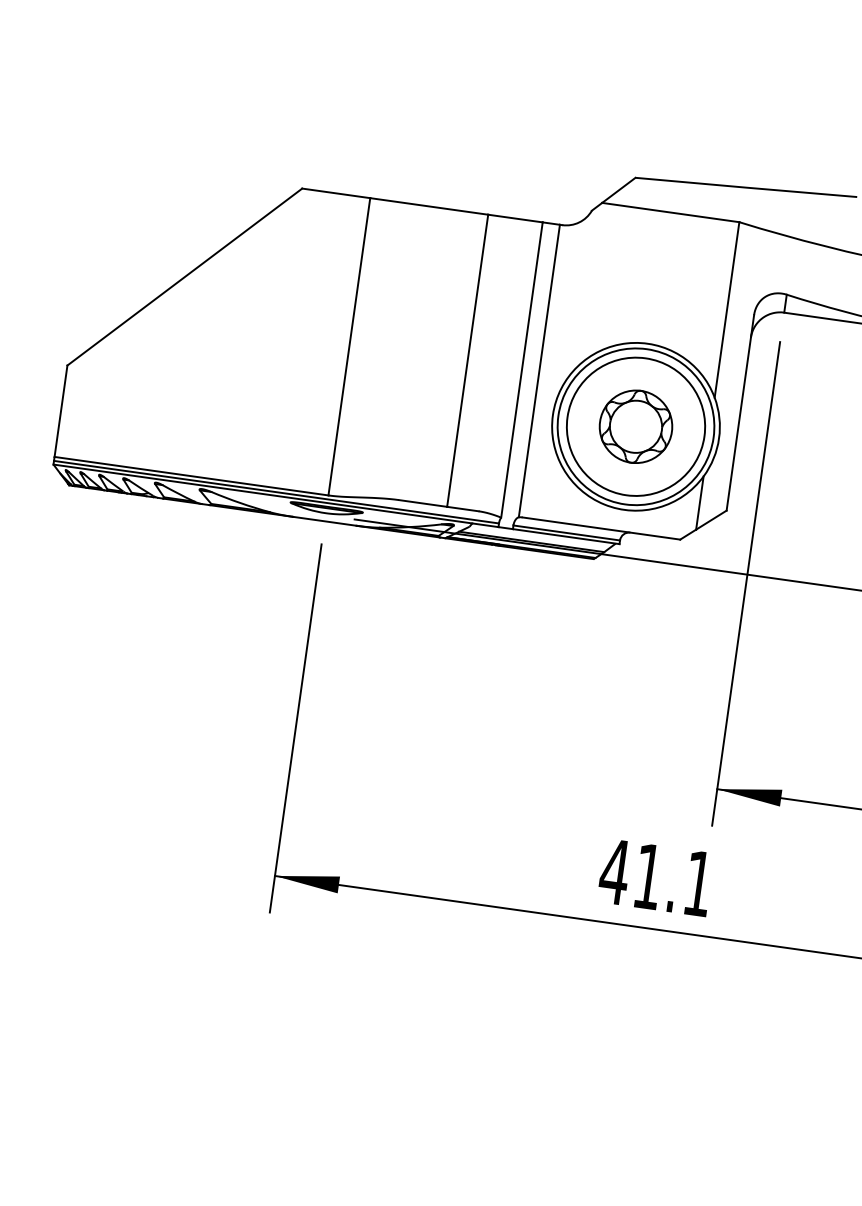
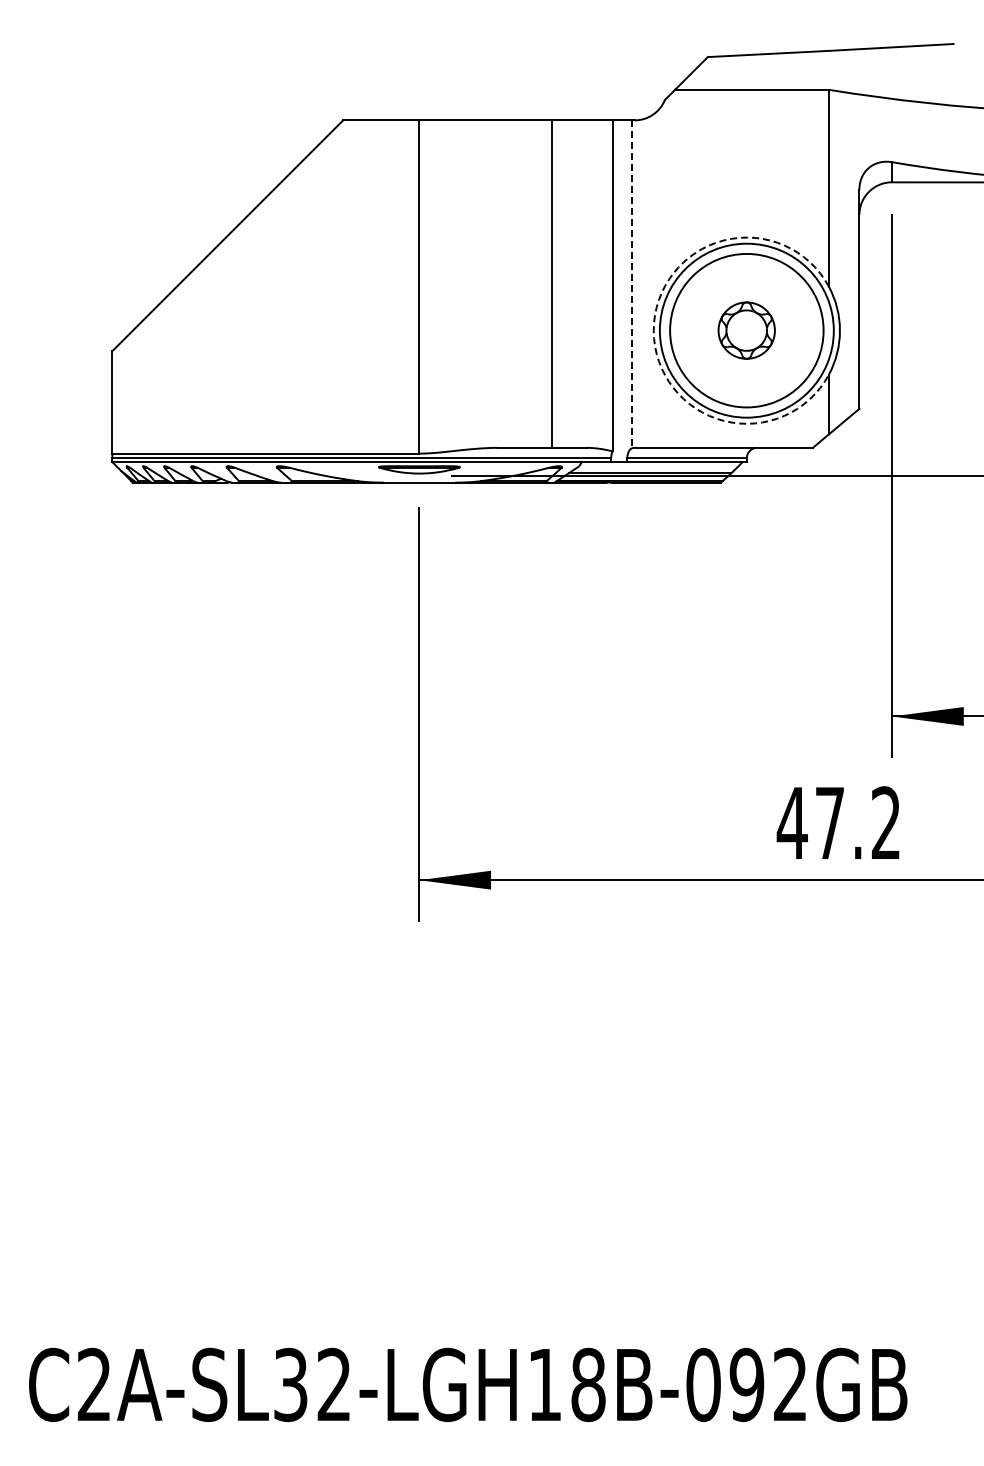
line: (539, 371) -> (632, 284), solid -> dashed
arc: (552, 414) -> (653, 330), solid -> dashed
part: (635, 426) -> (746, 330), size x0.7
text: (673, 879) -> (857, 822), 41.1 -> 47.2

